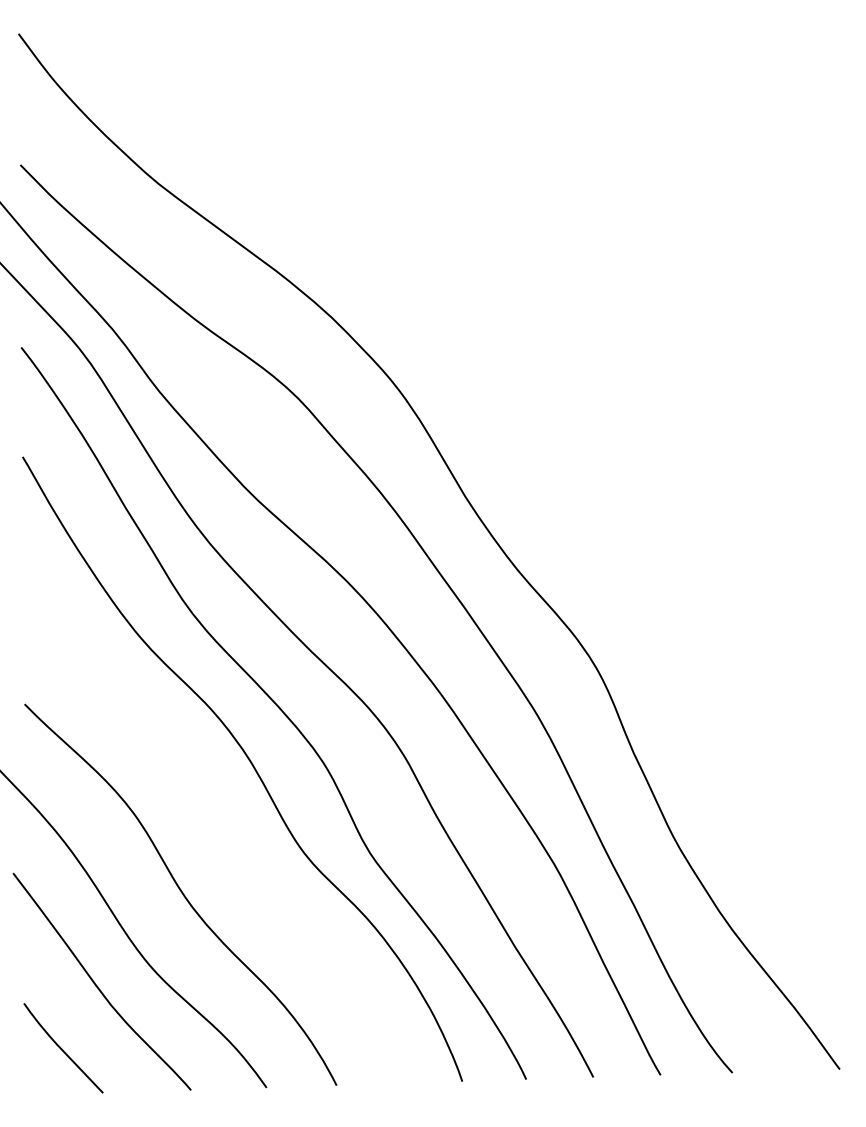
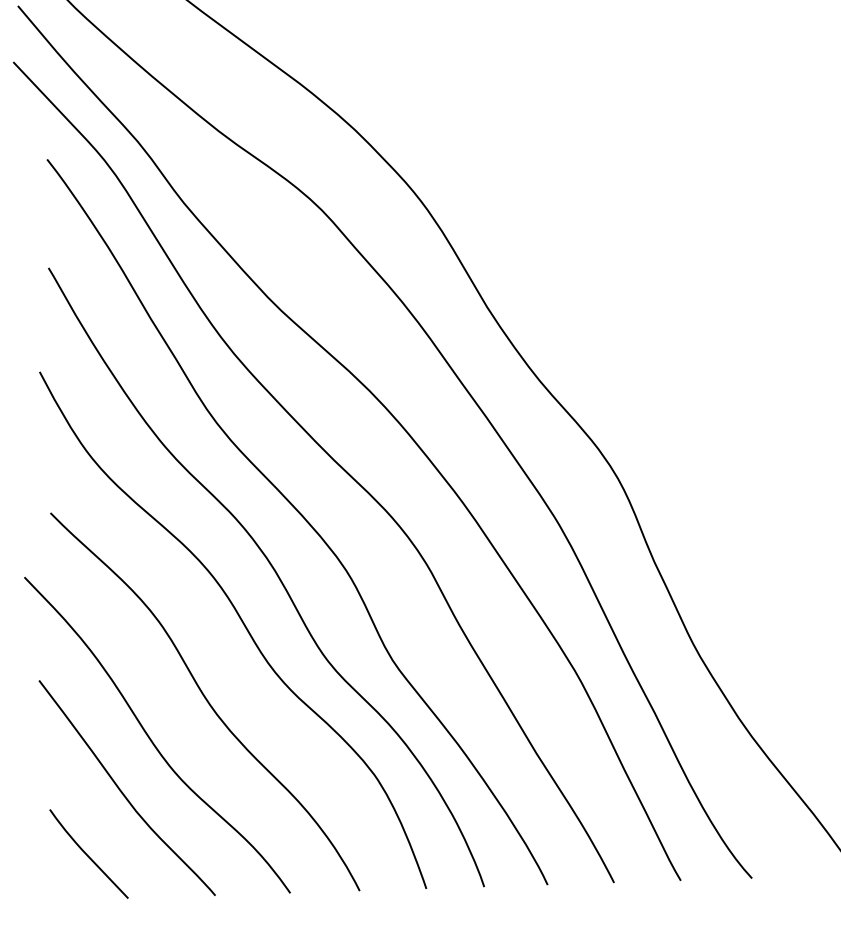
curve: (217, 814) -> (241, 622), added

